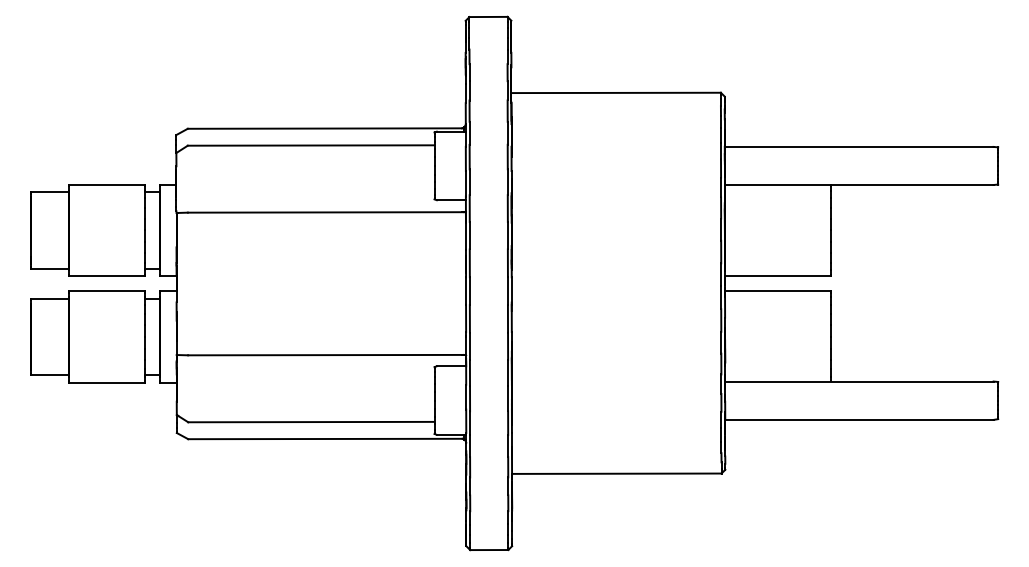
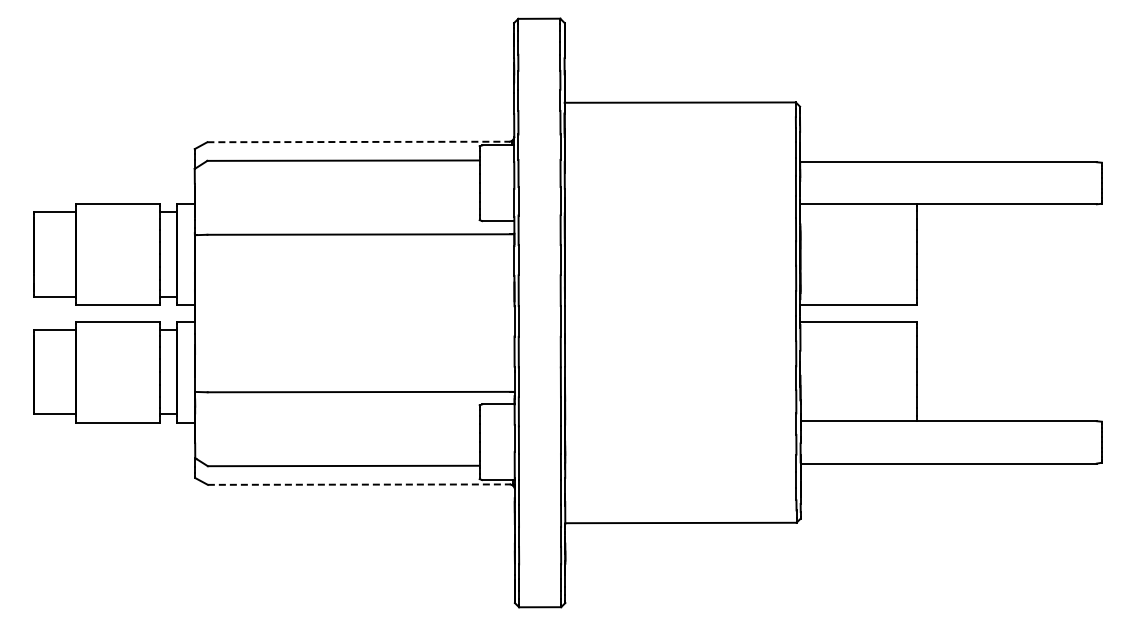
line: (325, 128) -> (359, 141), solid -> dashed
line: (325, 438) -> (359, 484), solid -> dashed

